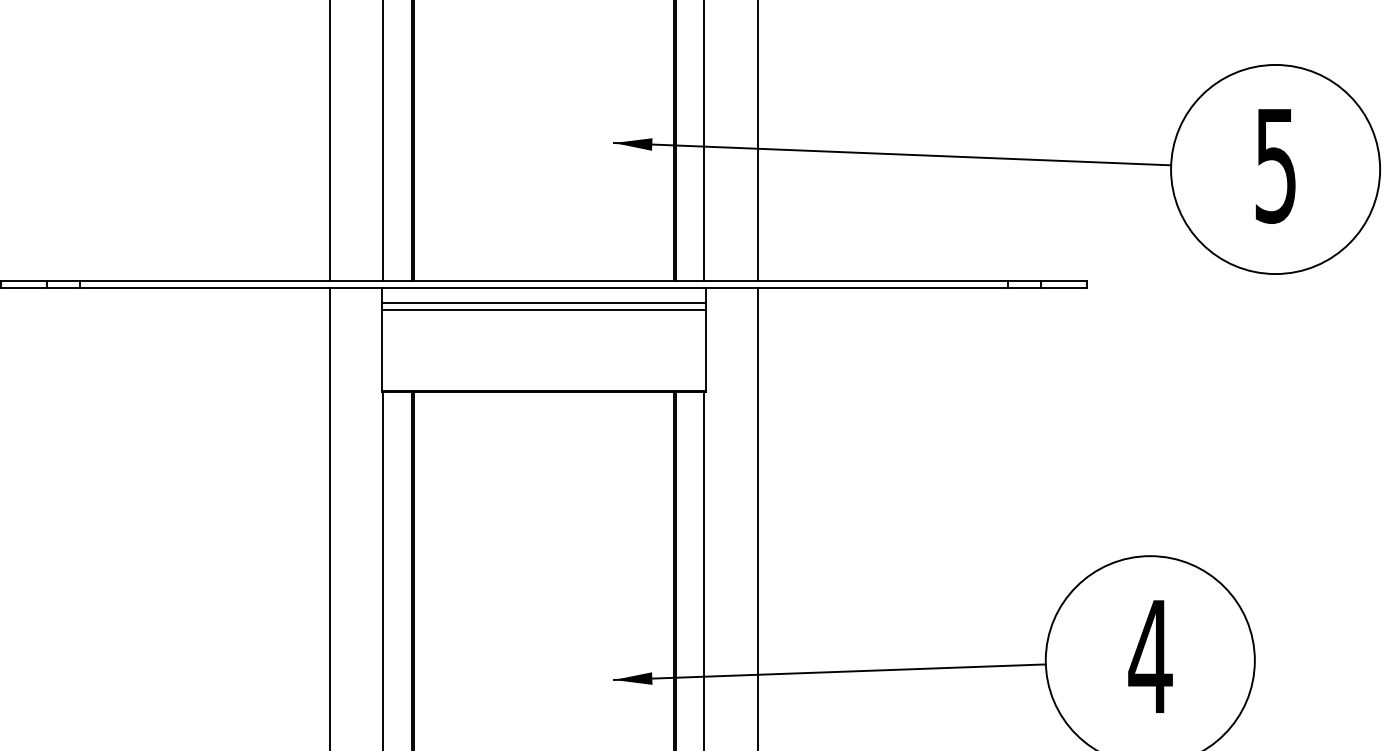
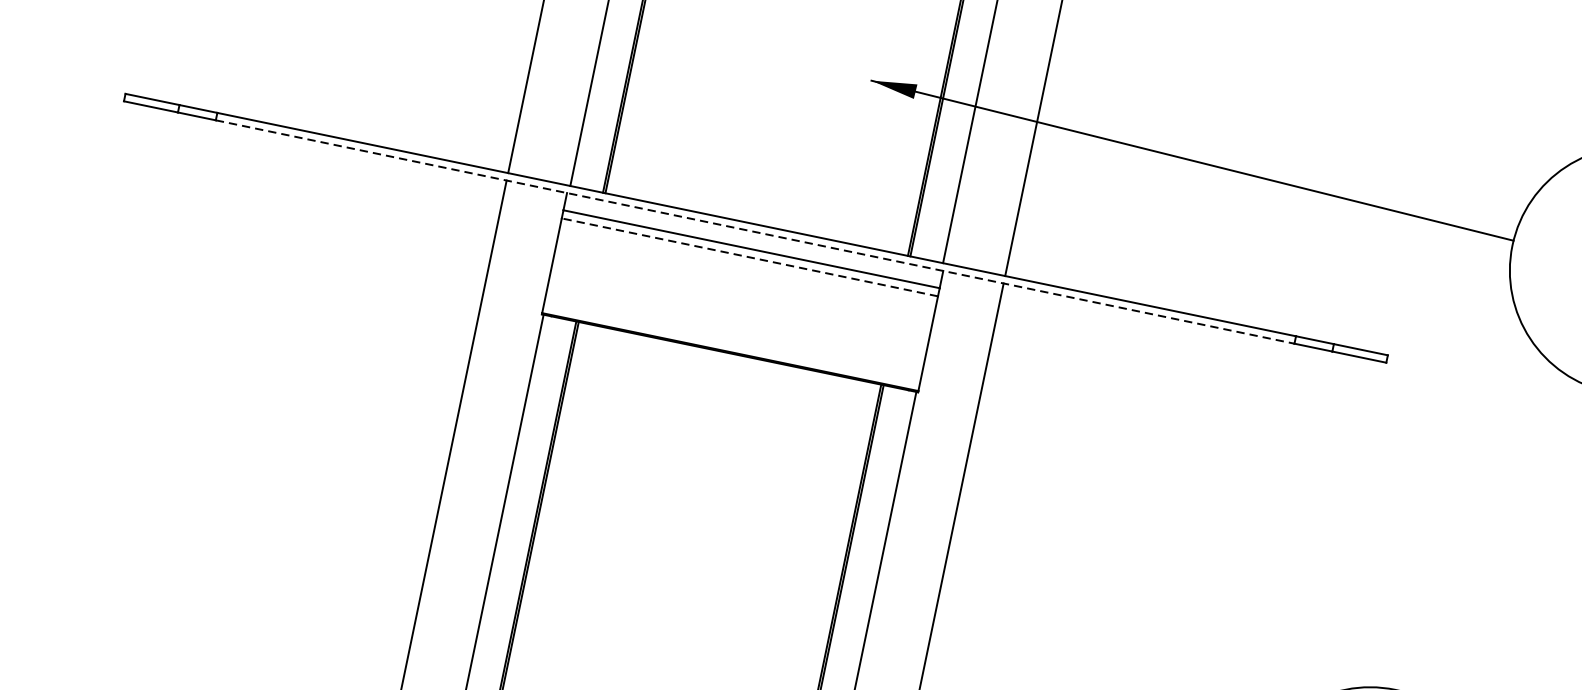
line: (544, 287) -> (756, 231), solid -> dashed
line: (543, 309) -> (749, 257), solid -> dashed

